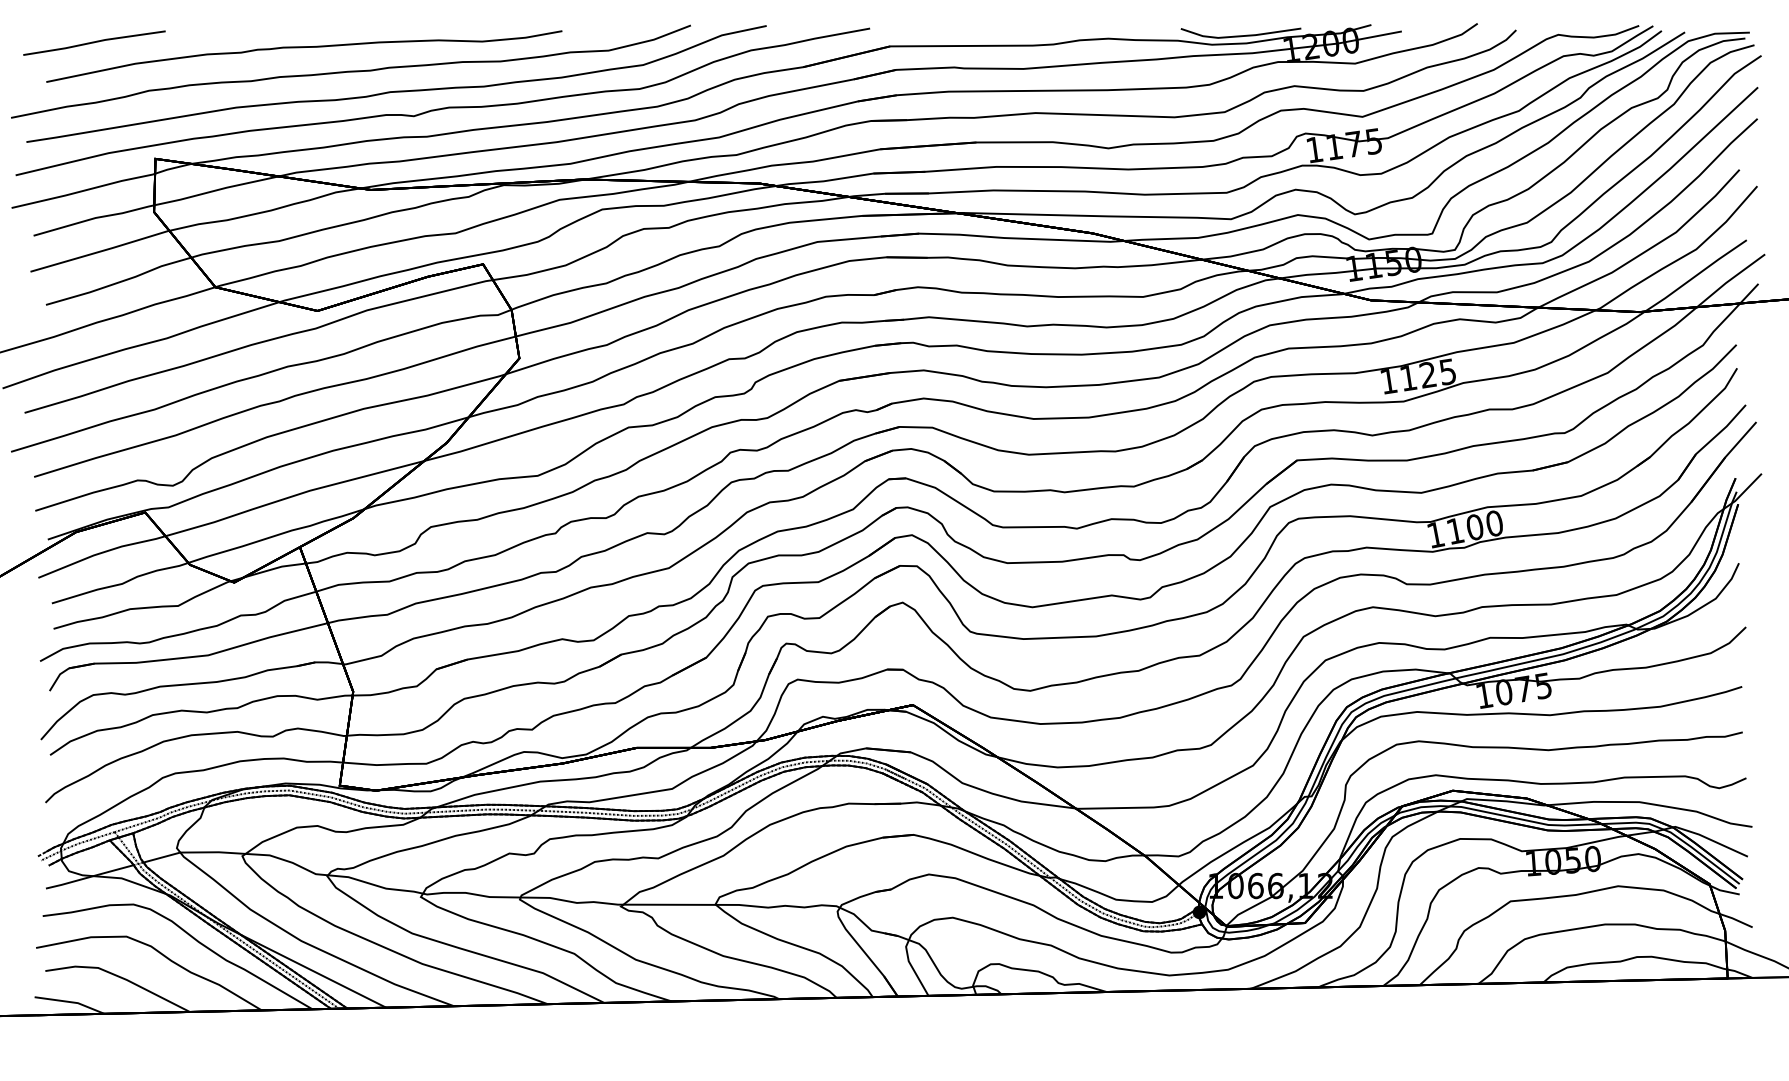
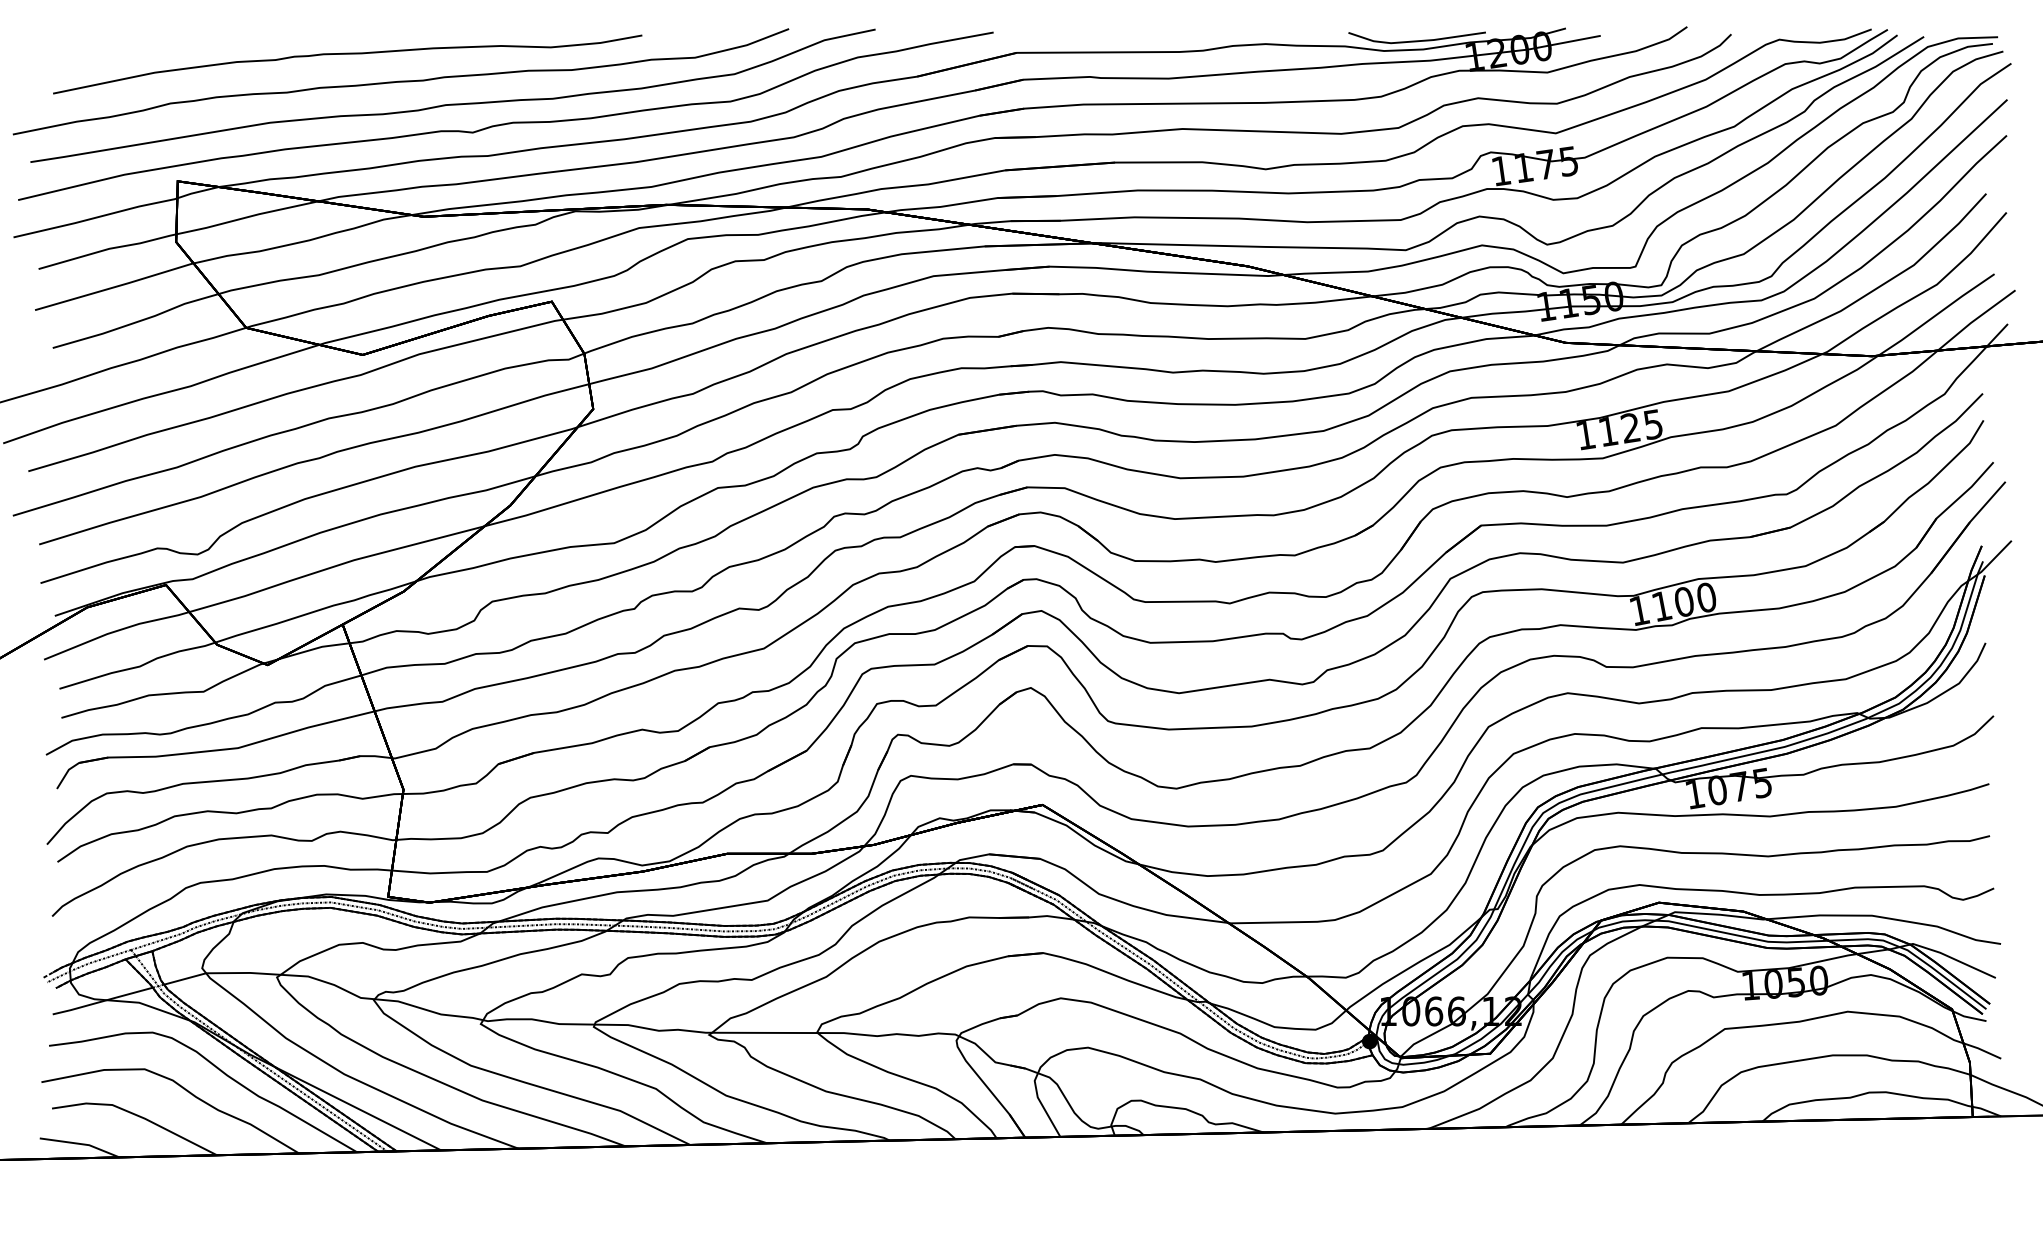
line: (94, 42) -> (108, 48), removed

